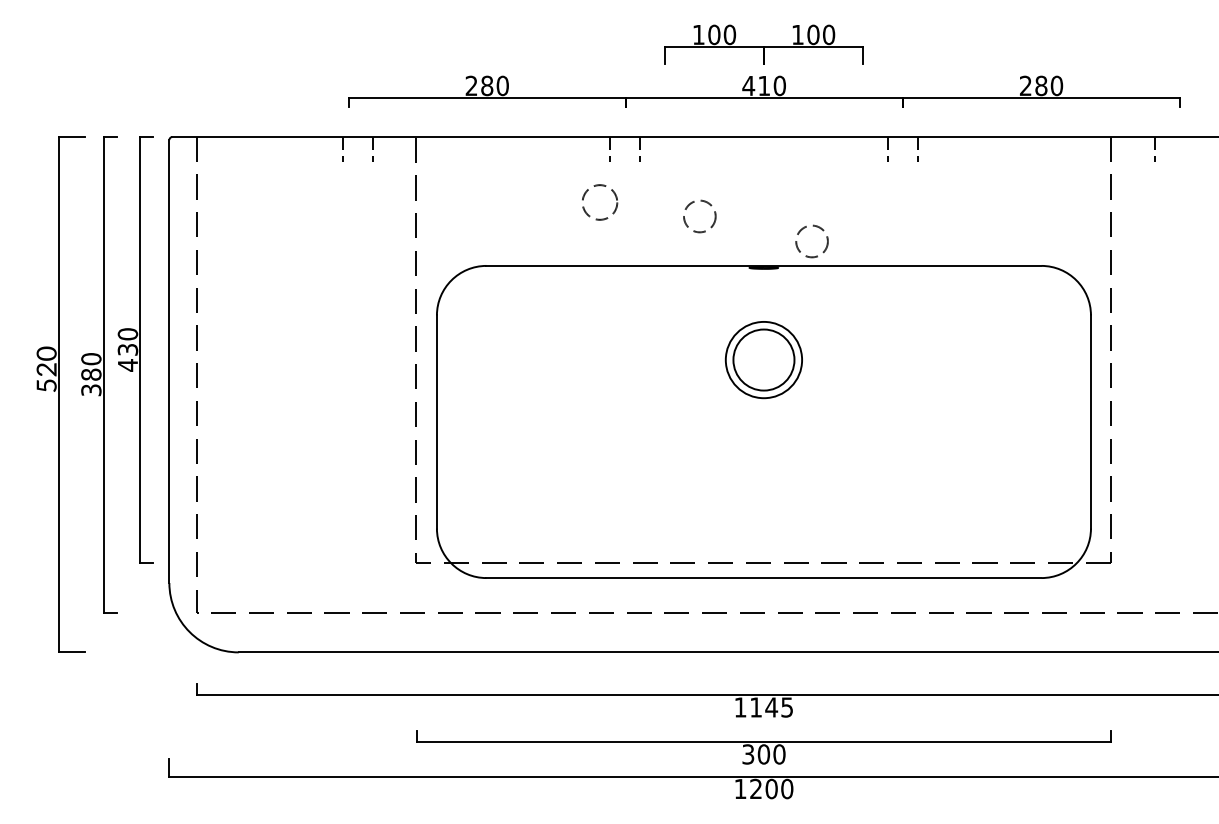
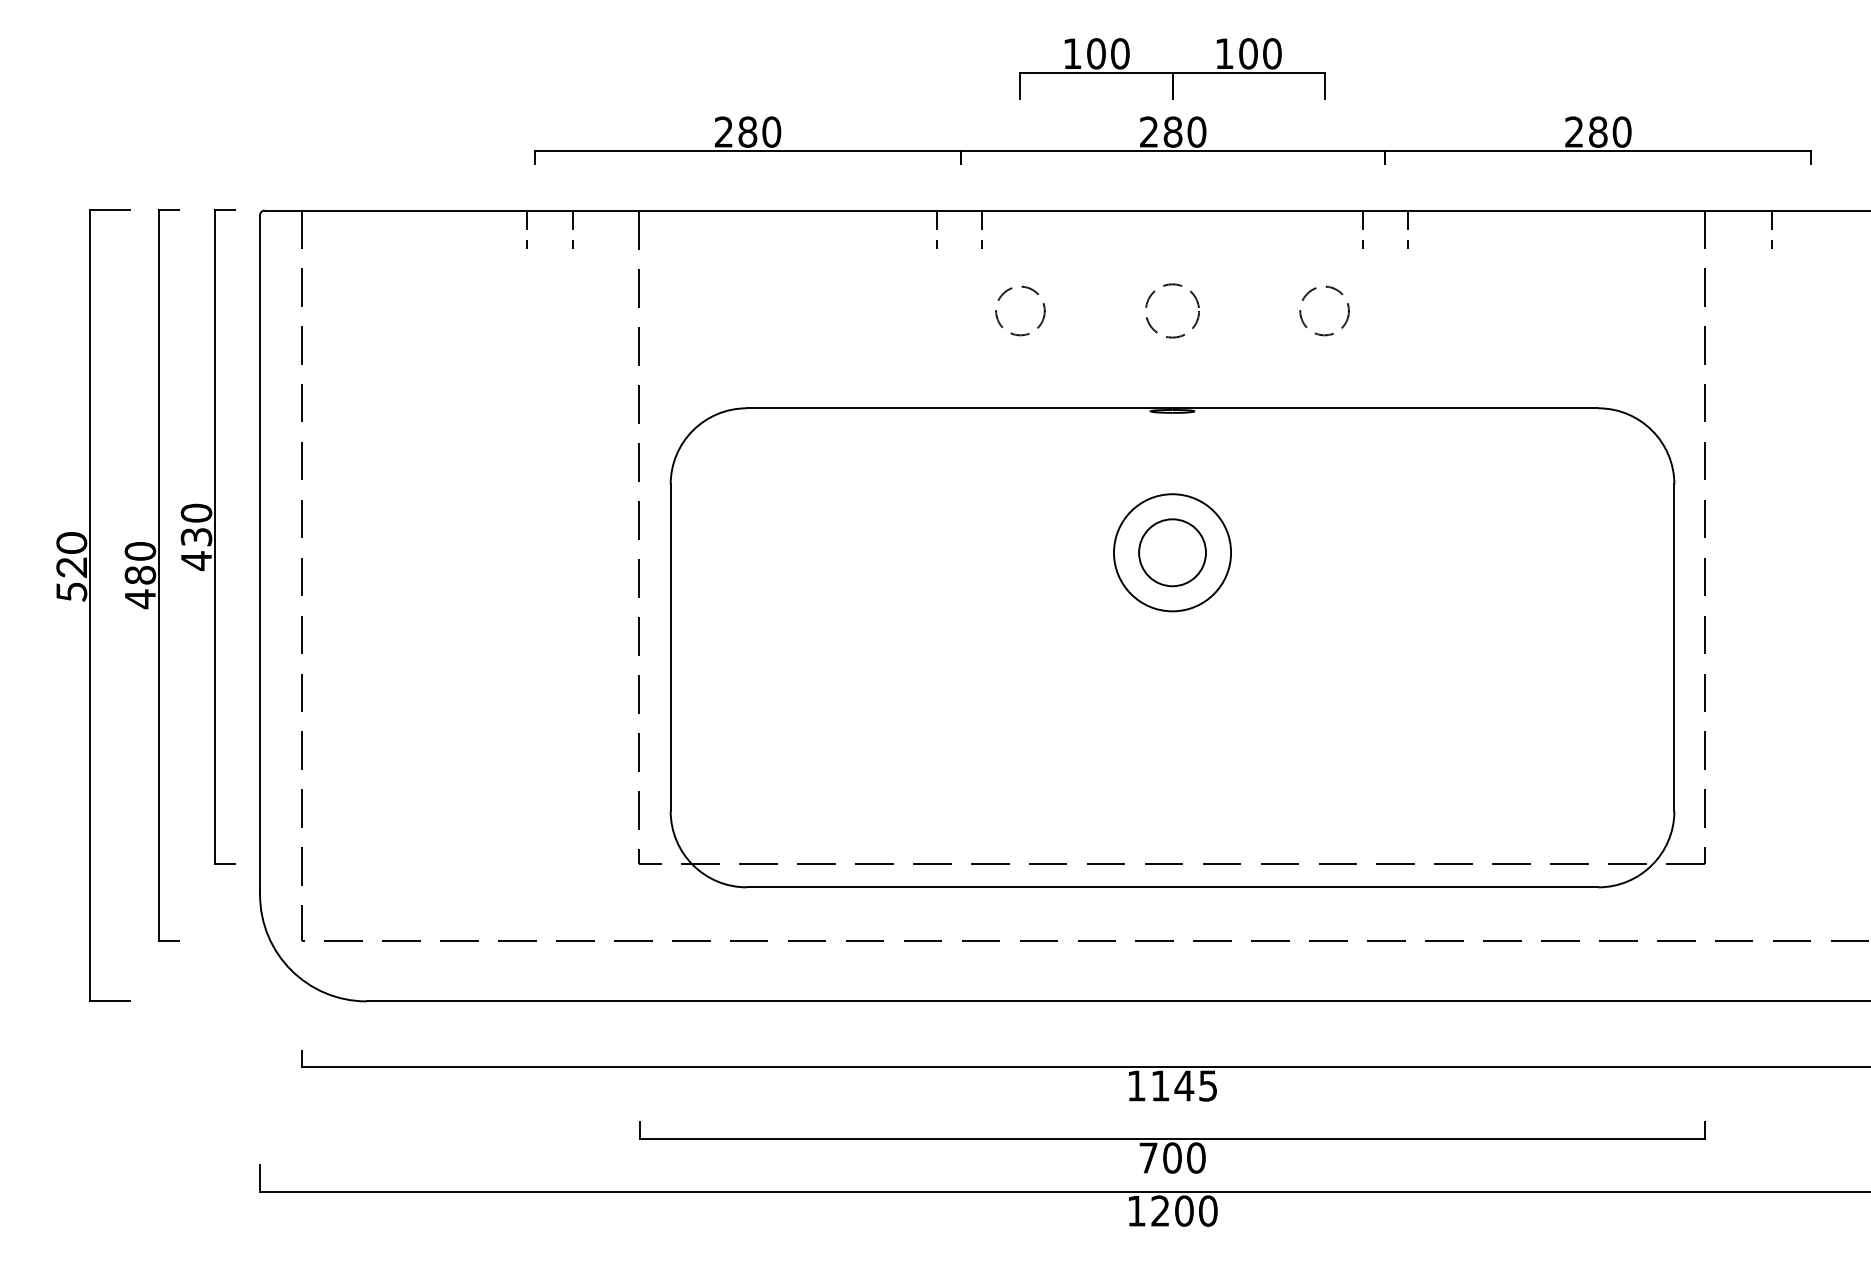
text: (756, 85) -> (1161, 131), 410 -> 280
circle: (600, 202) -> (1173, 311), moved
circle: (699, 216) -> (1019, 311), moved
circle: (811, 241) -> (1323, 311), moved
circle: (763, 359) -> (1171, 551), size x0.71
text: (91, 389) -> (140, 597), 380 -> 480
text: (748, 754) -> (1148, 1158), 300 -> 700

